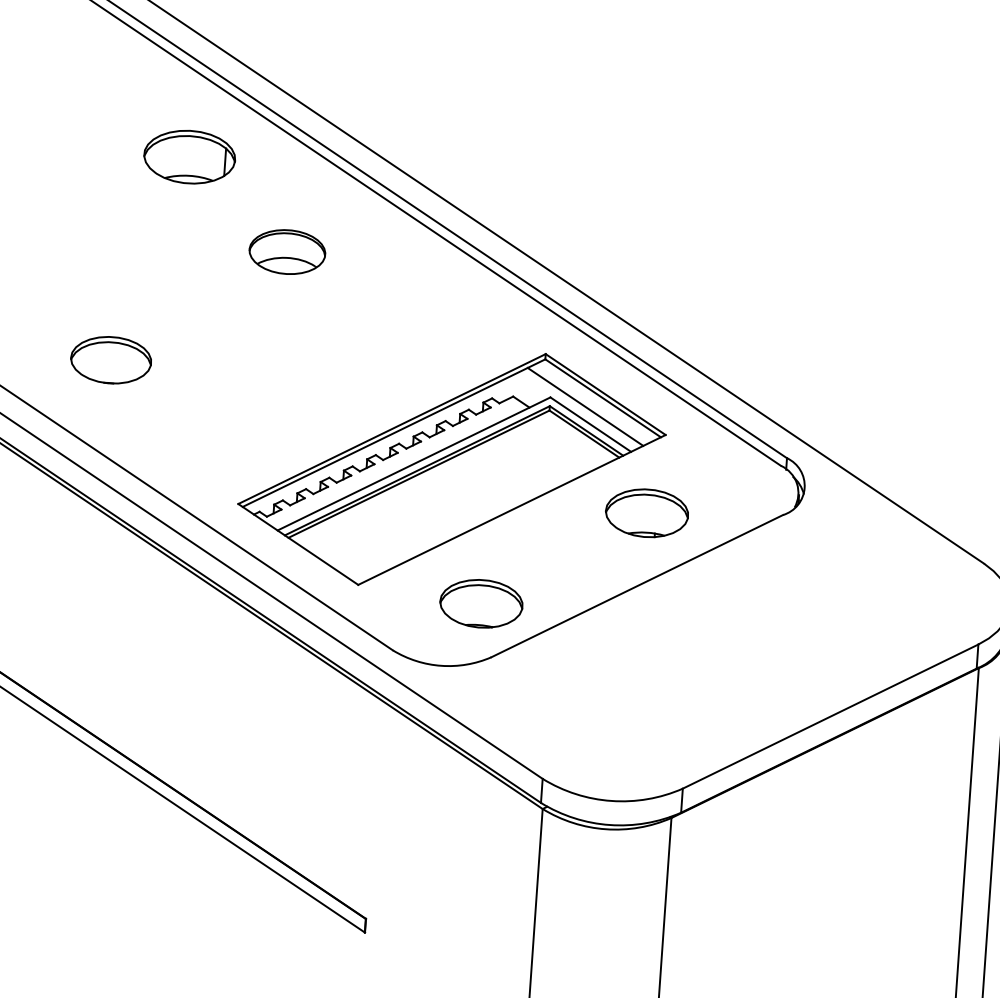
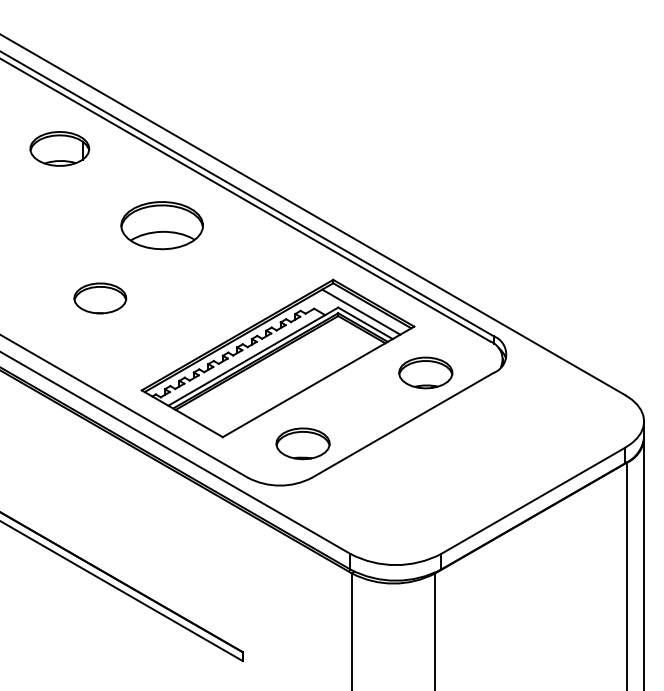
part: (189, 156) -> (59, 148), moved
part: (286, 251) -> (161, 225), size x1.67
part: (111, 360) -> (100, 298), moved
part: (646, 512) -> (425, 372), moved

